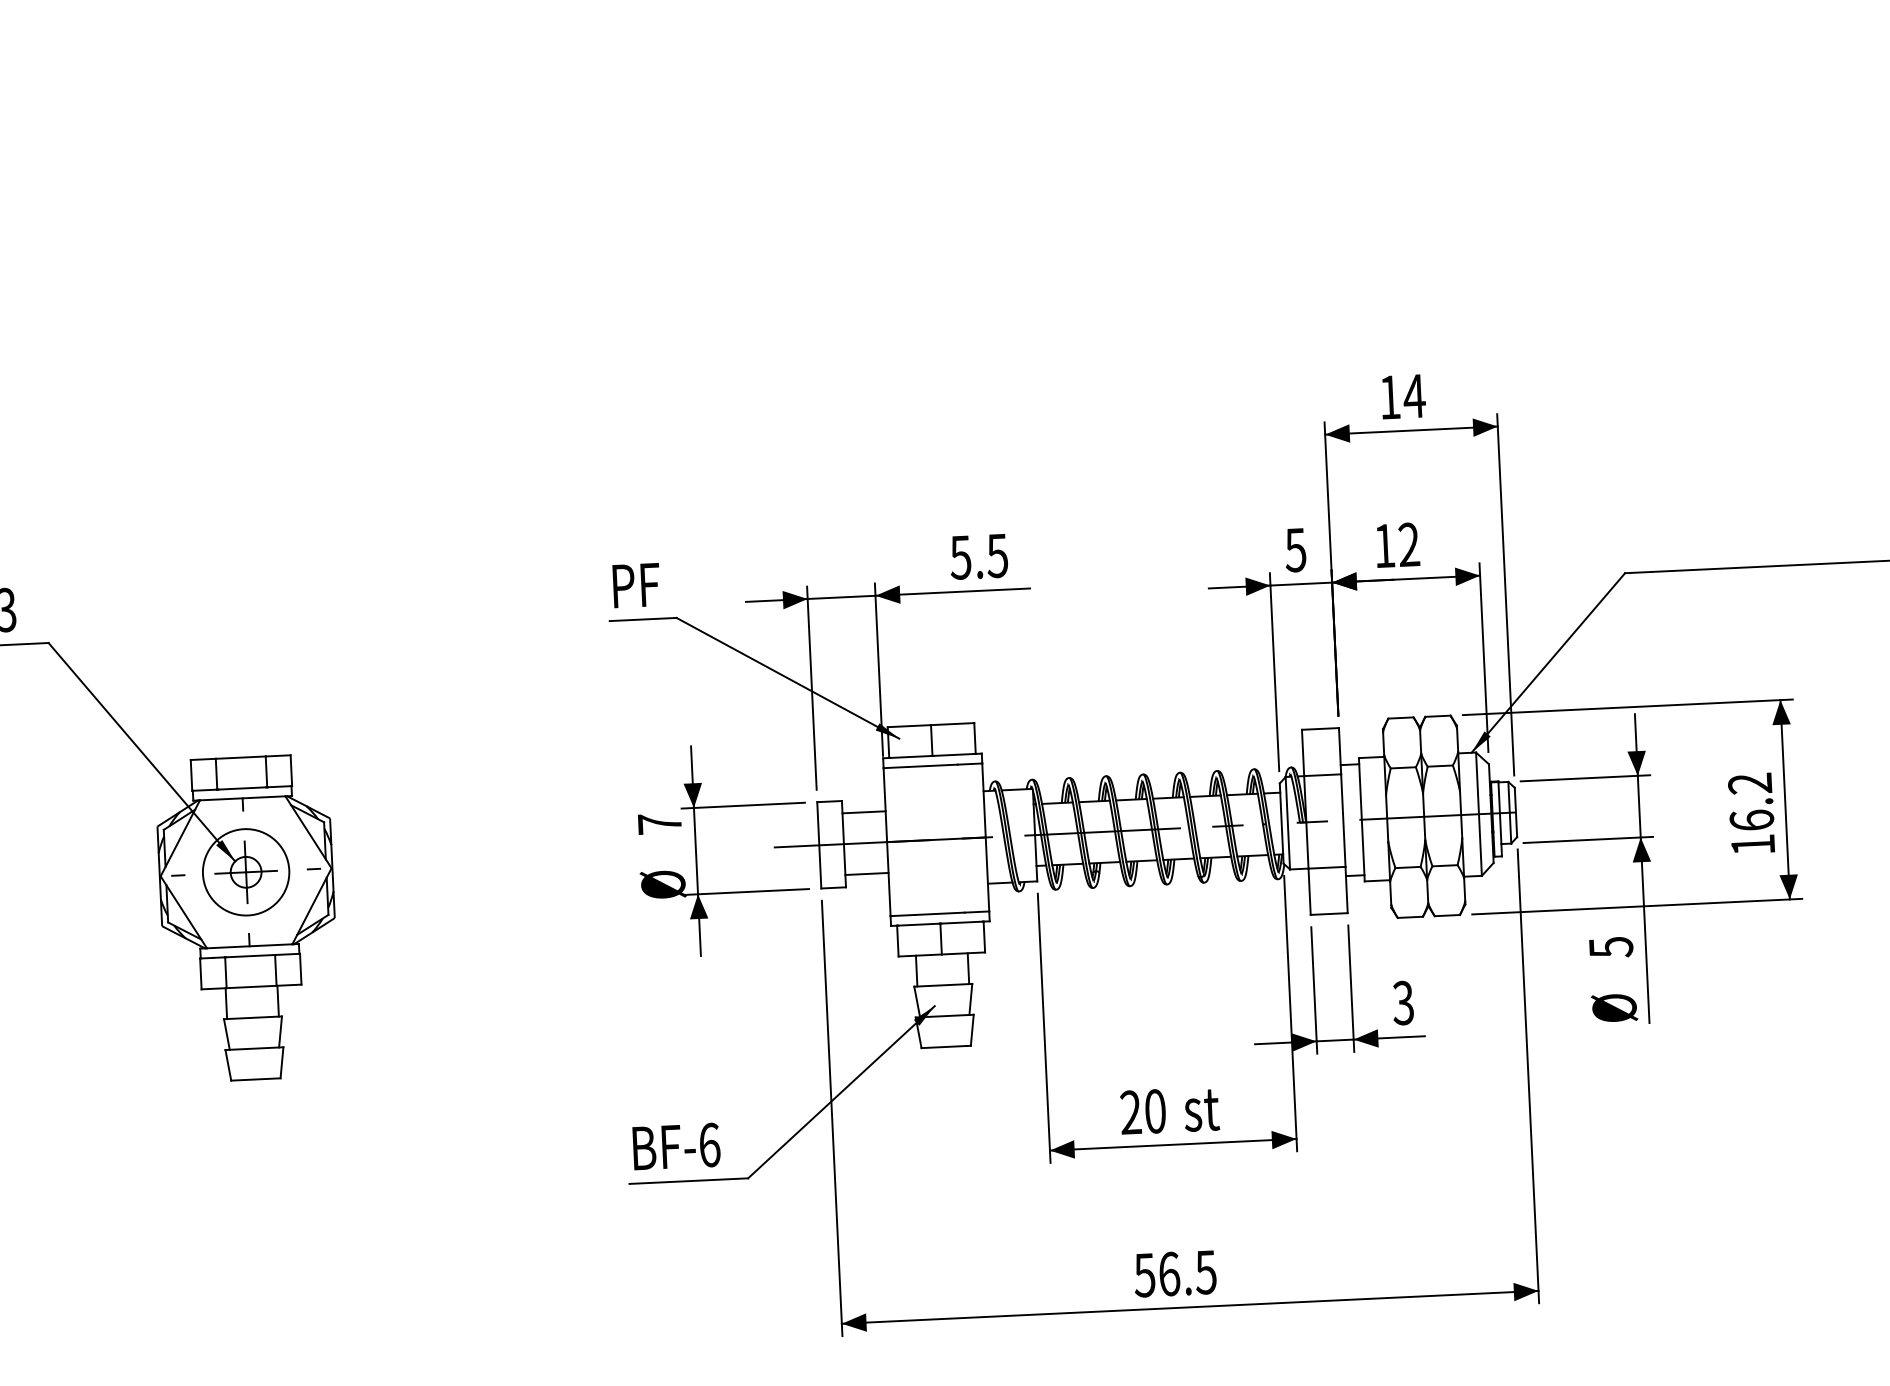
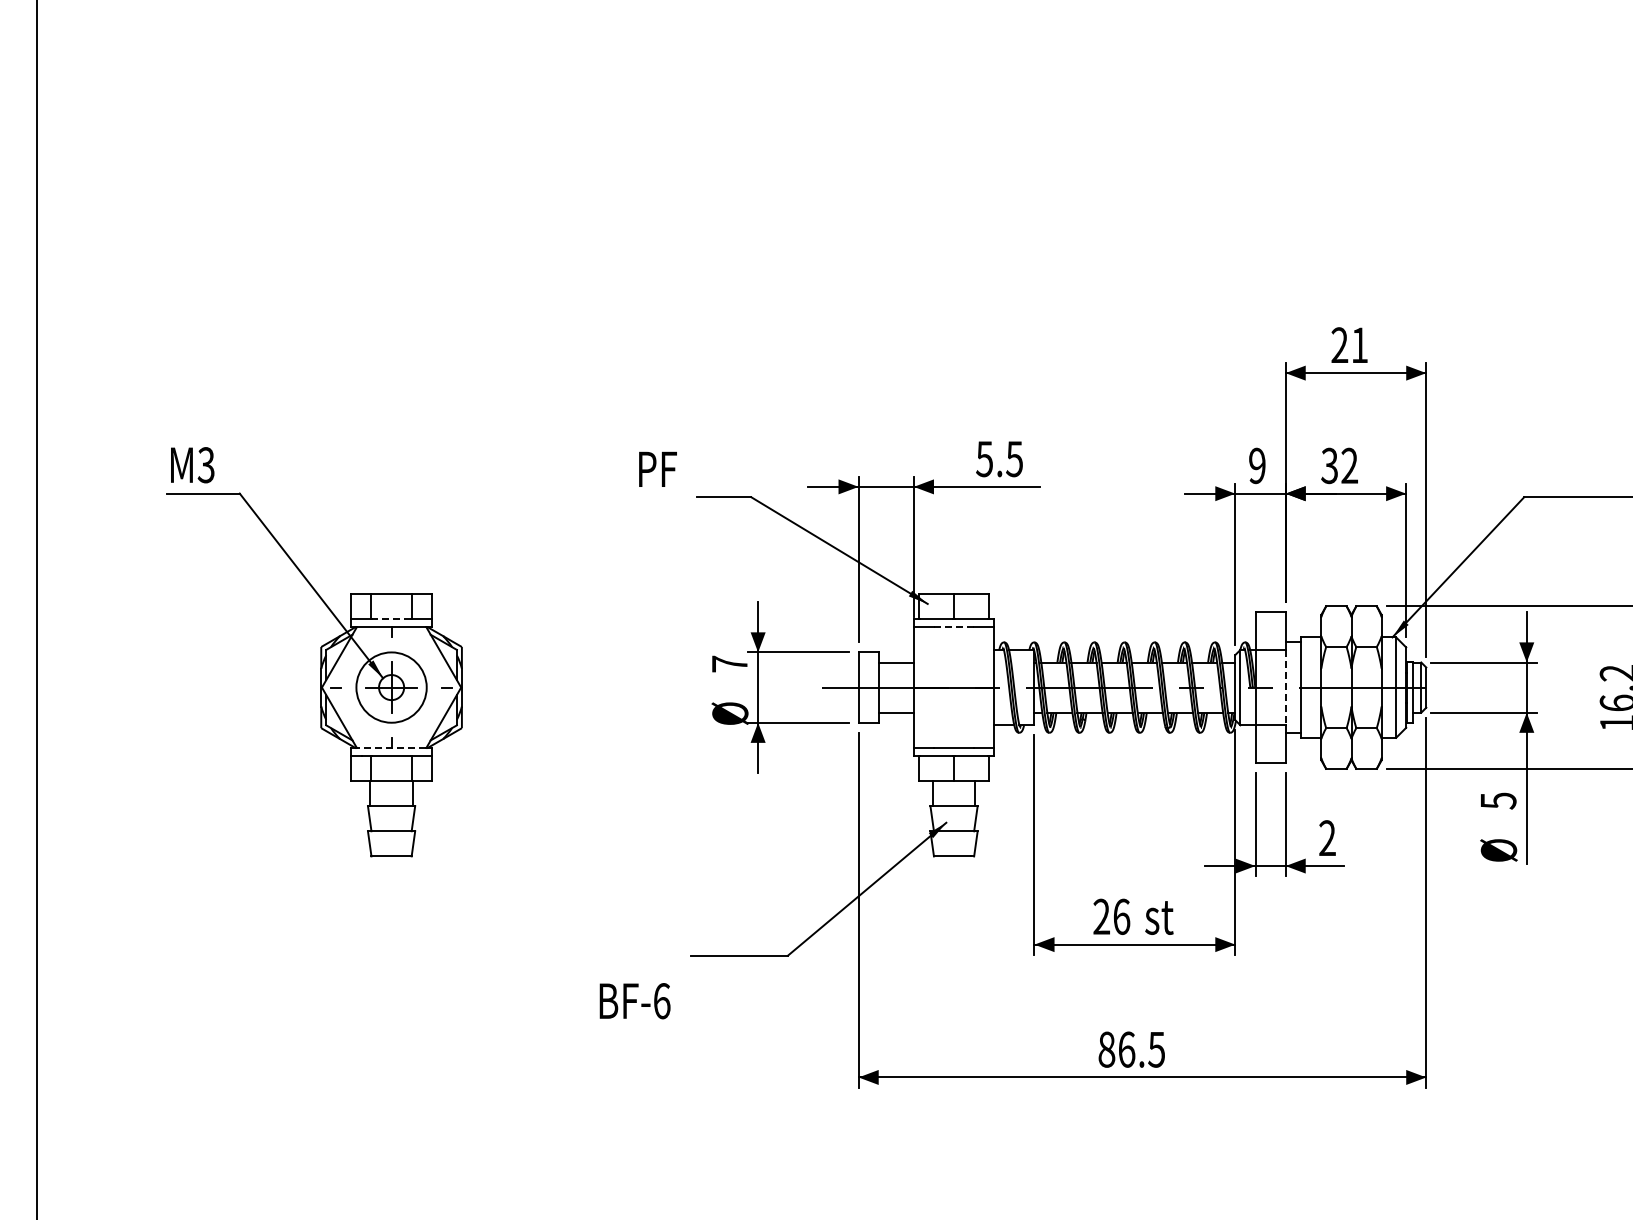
text: (1401, 395) -> (1349, 344), 14 -> 21
text: (1384, 545) -> (1329, 465), 12 -> 32
text: (1294, 549) -> (1256, 465), 5 -> 9
text: (635, 584) -> (657, 468), moved
line: (932, 766) -> (953, 627), solid -> dashed
line: (242, 788) -> (391, 619), solid -> dashed
line: (1343, 820) -> (1285, 687), solid -> dashed
line: (249, 945) -> (391, 747), solid -> dashed
text: (1403, 1003) -> (1327, 838), 3 -> 2
text: (1155, 1111) -> (1121, 916), 20 -> 26
text: (675, 1147) -> (634, 1001), moved
text: (1144, 1275) -> (1106, 1049), 56.5 -> 86.5

